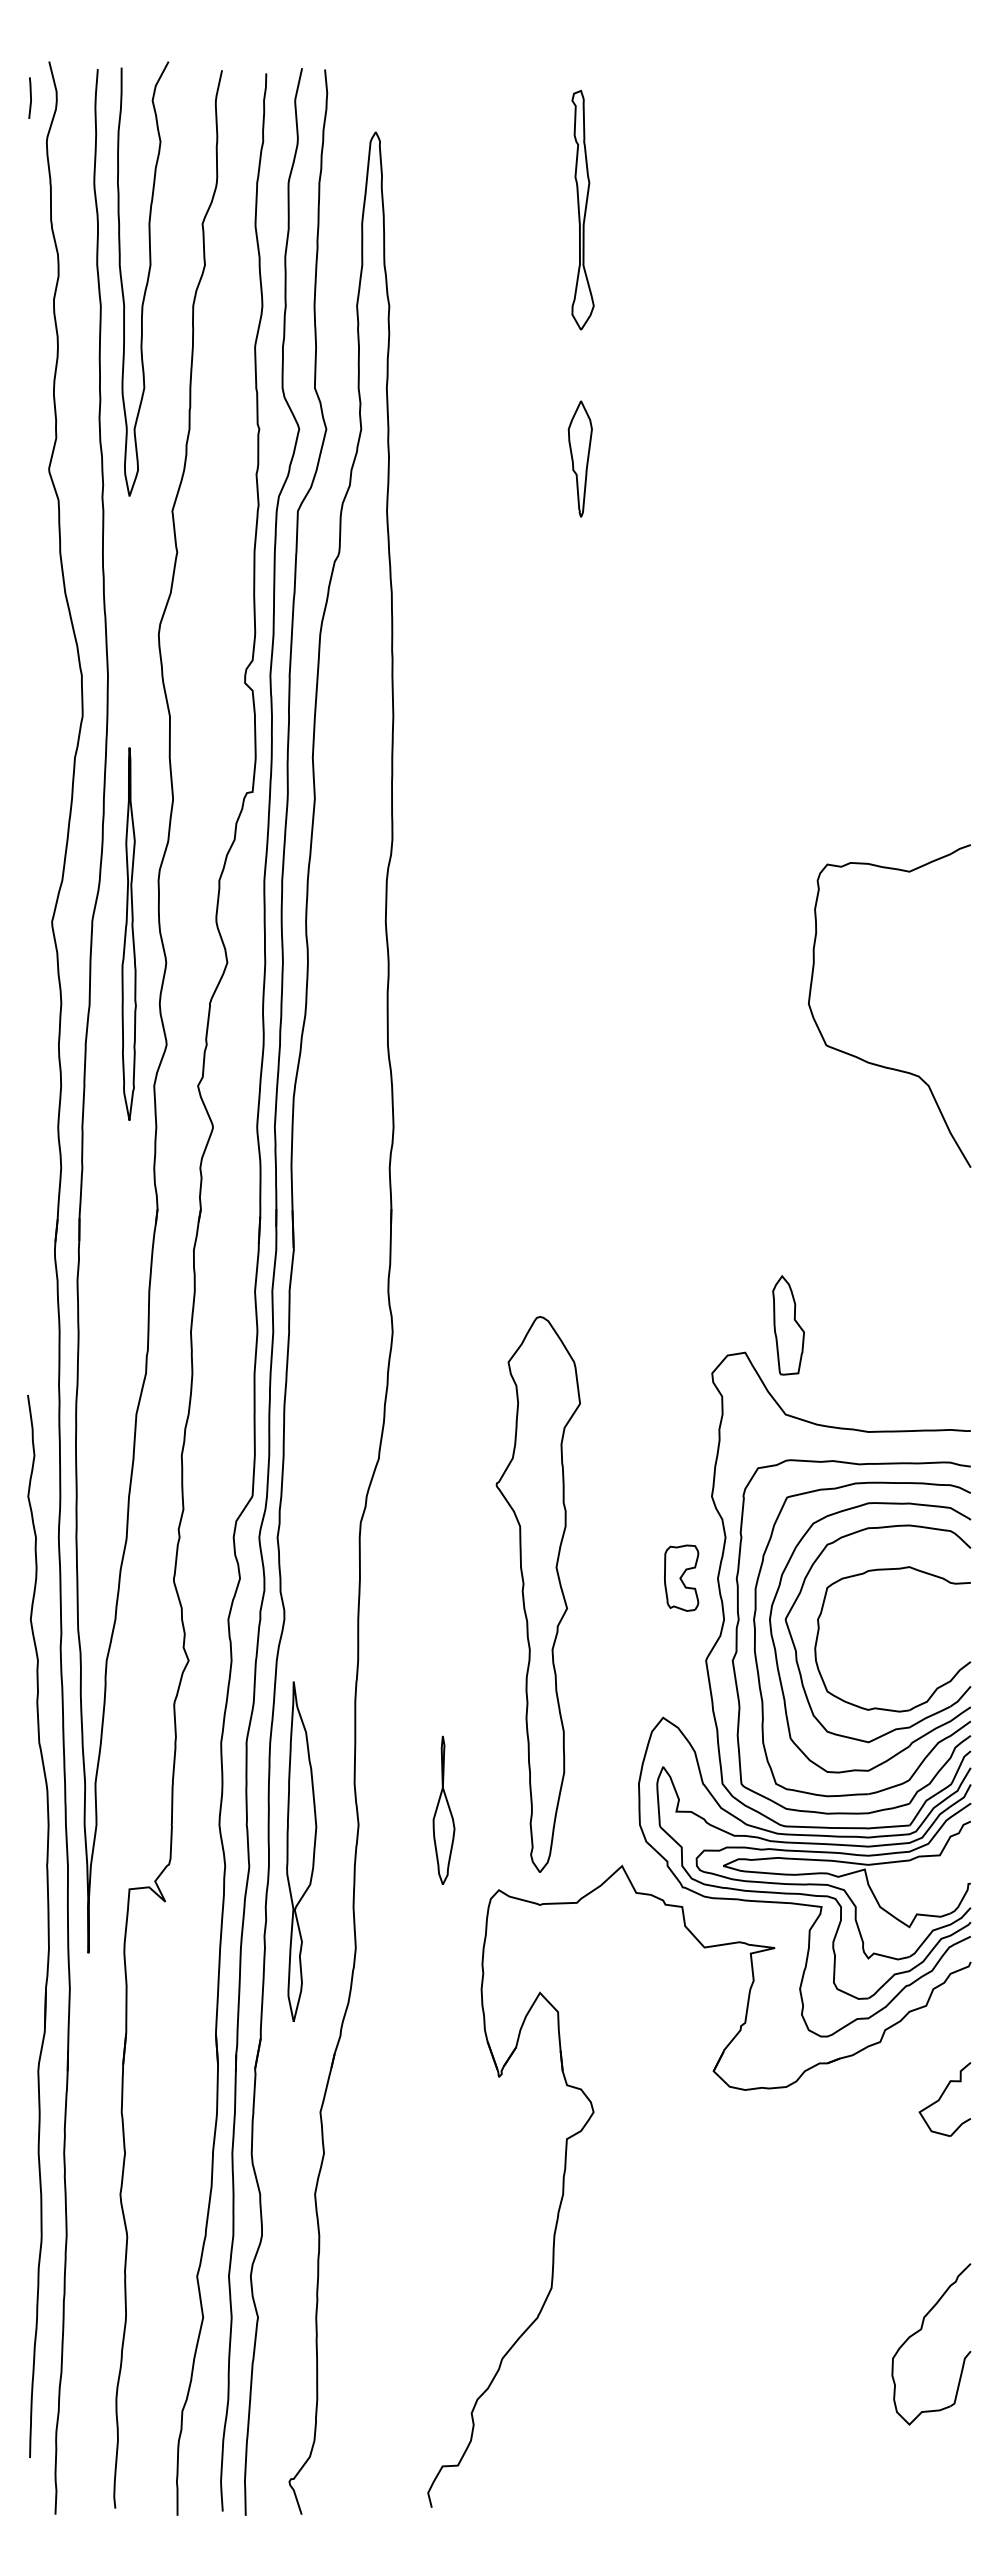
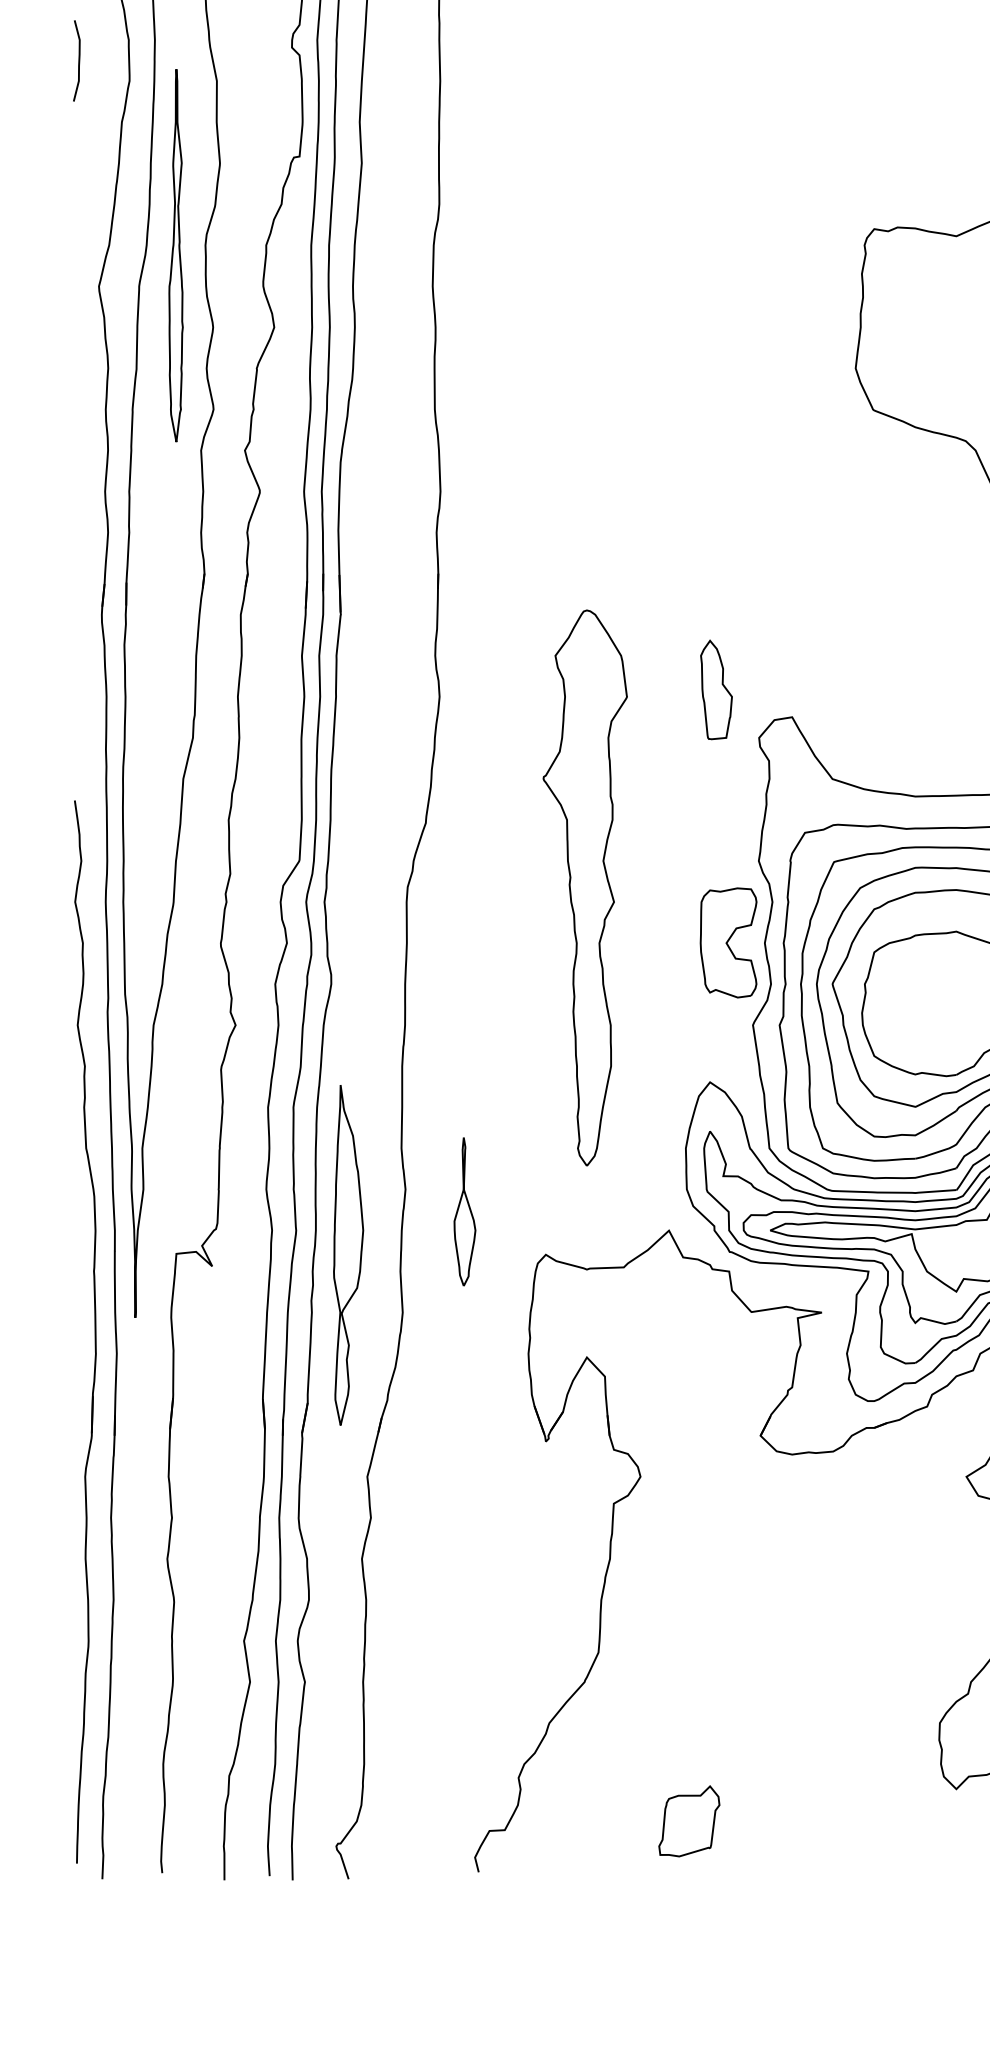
curve: (31, 696) -> (78, 61), added
part: (128, 933) -> (175, 255), moved
part: (788, 1325) -> (716, 690), moved
part: (681, 1577) -> (728, 942), size x1.67
part: (537, 1594) -> (584, 888), moved
part: (443, 1809) -> (464, 1211), moved
part: (301, 1851) -> (348, 1255), moved
part: (47, 1926) -> (94, 1332), moved
part: (642, 2456) -> (689, 1821), added

